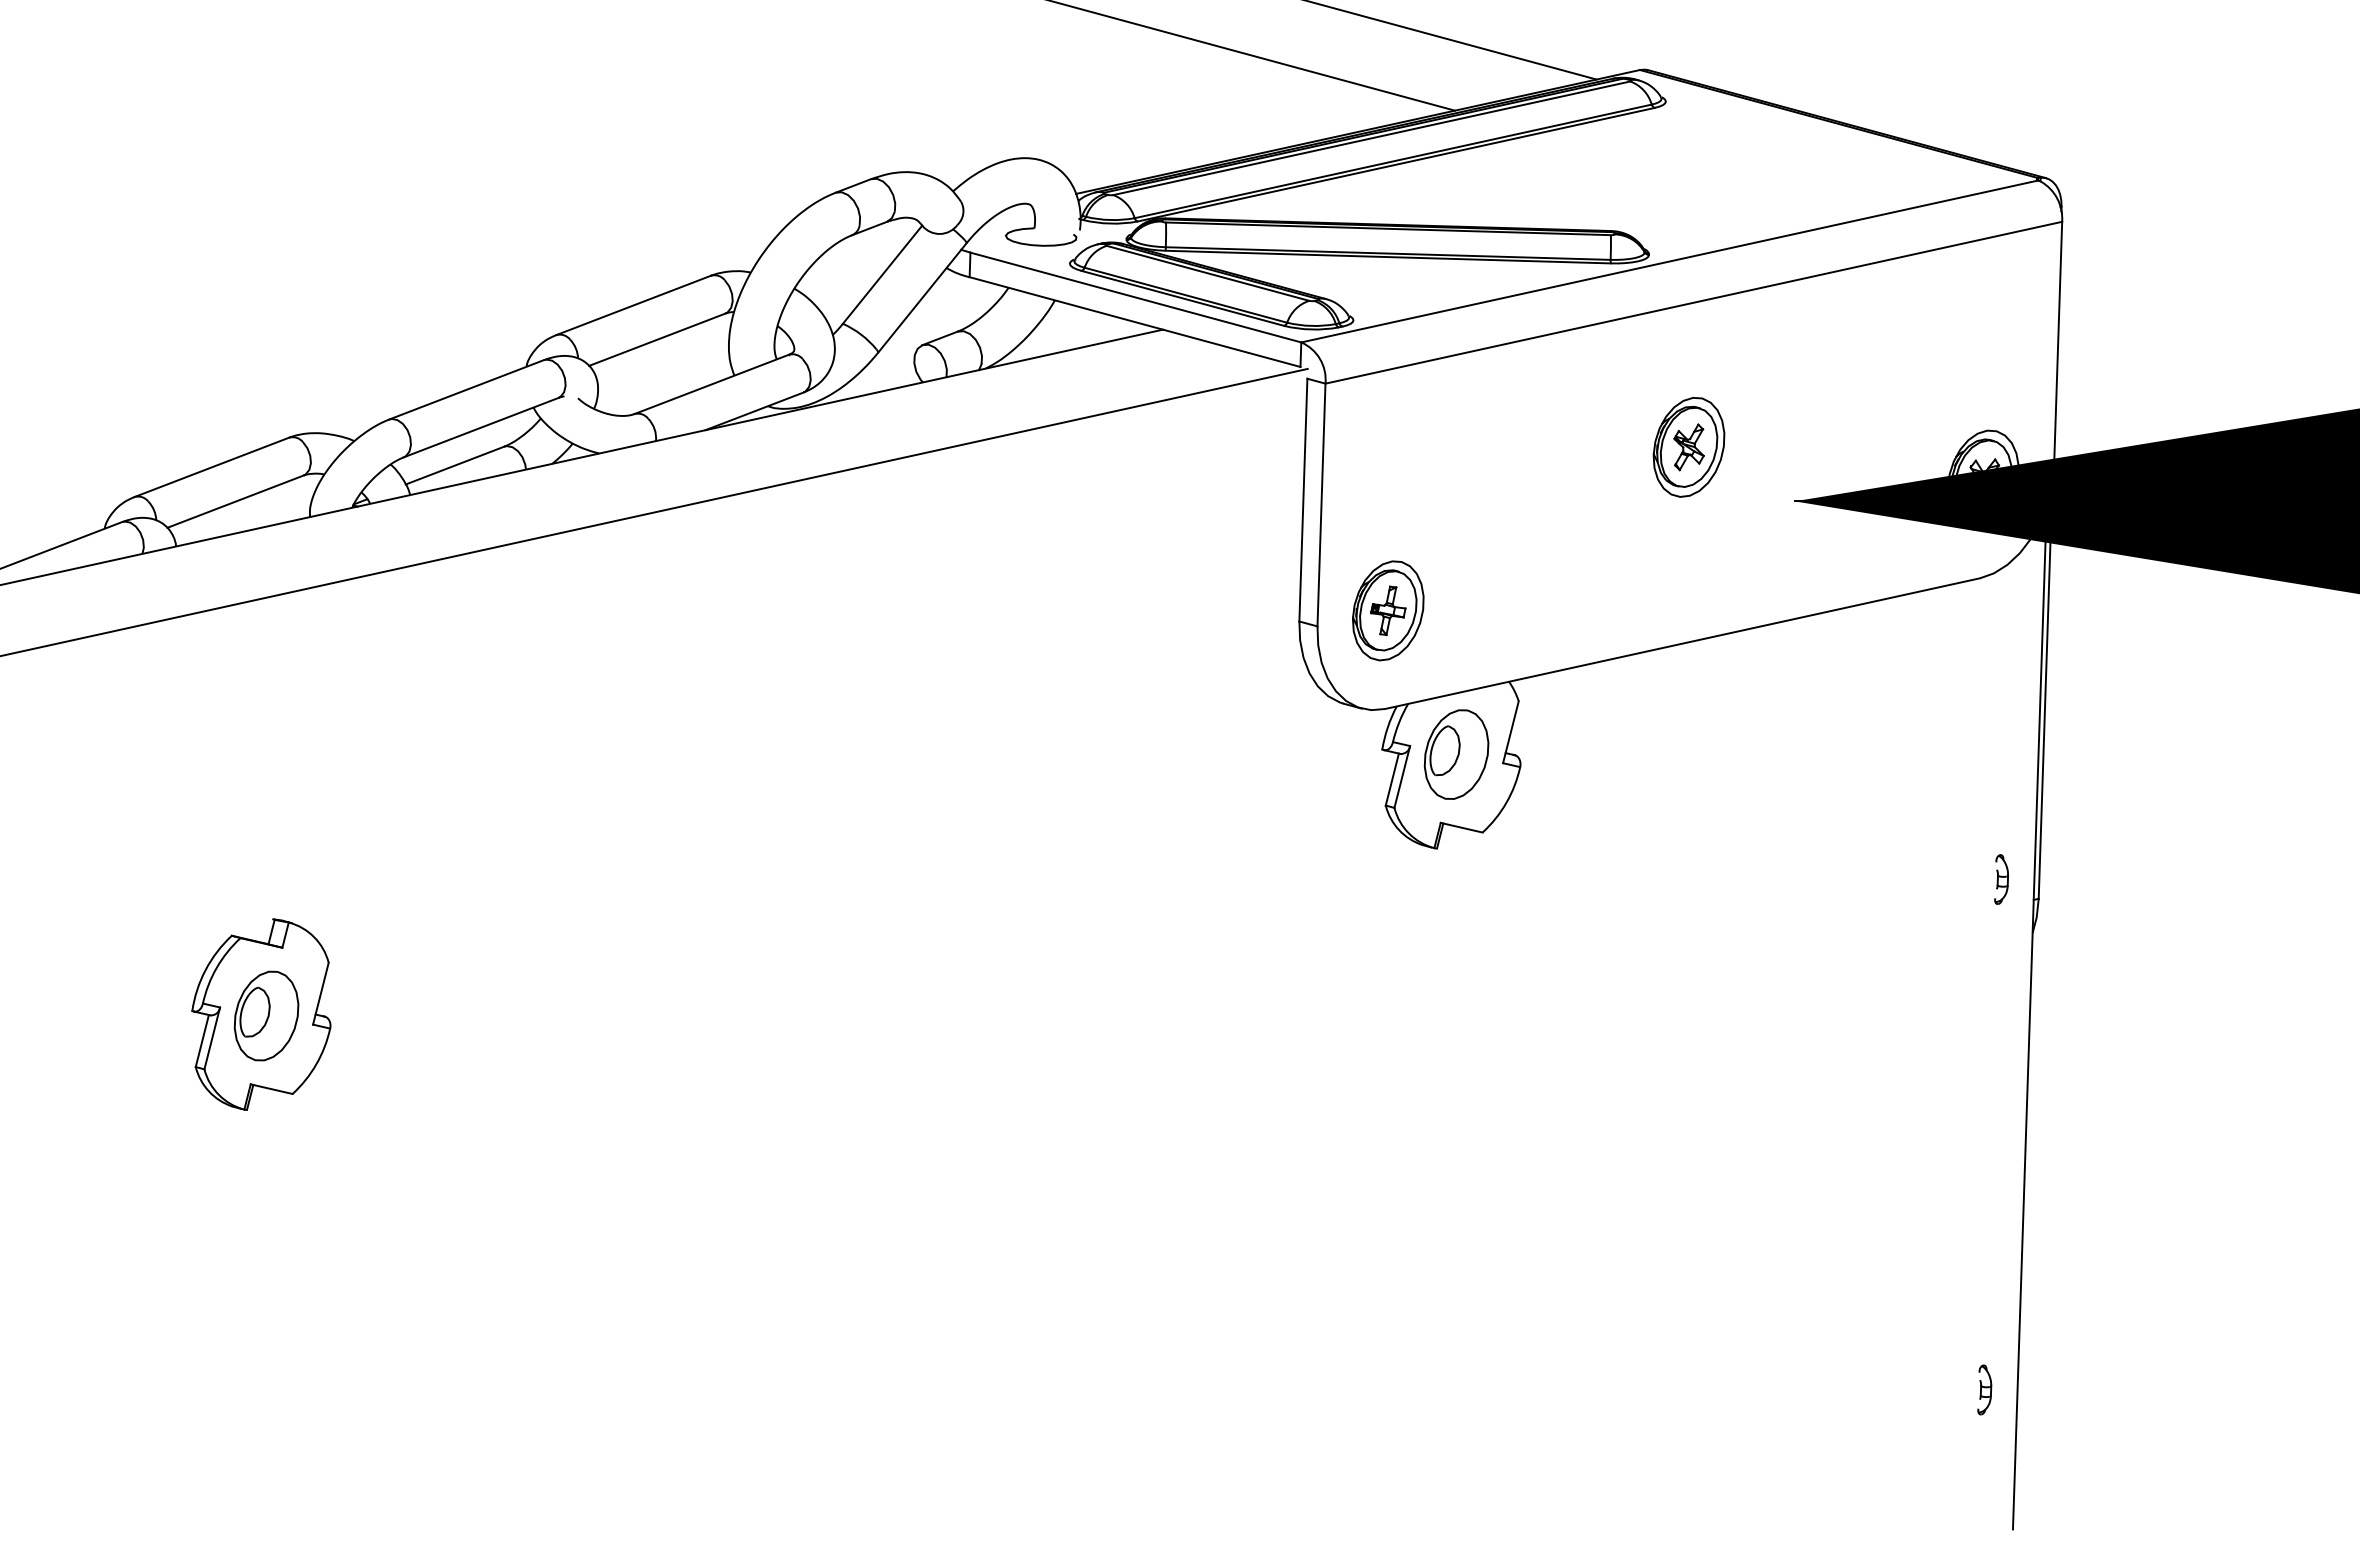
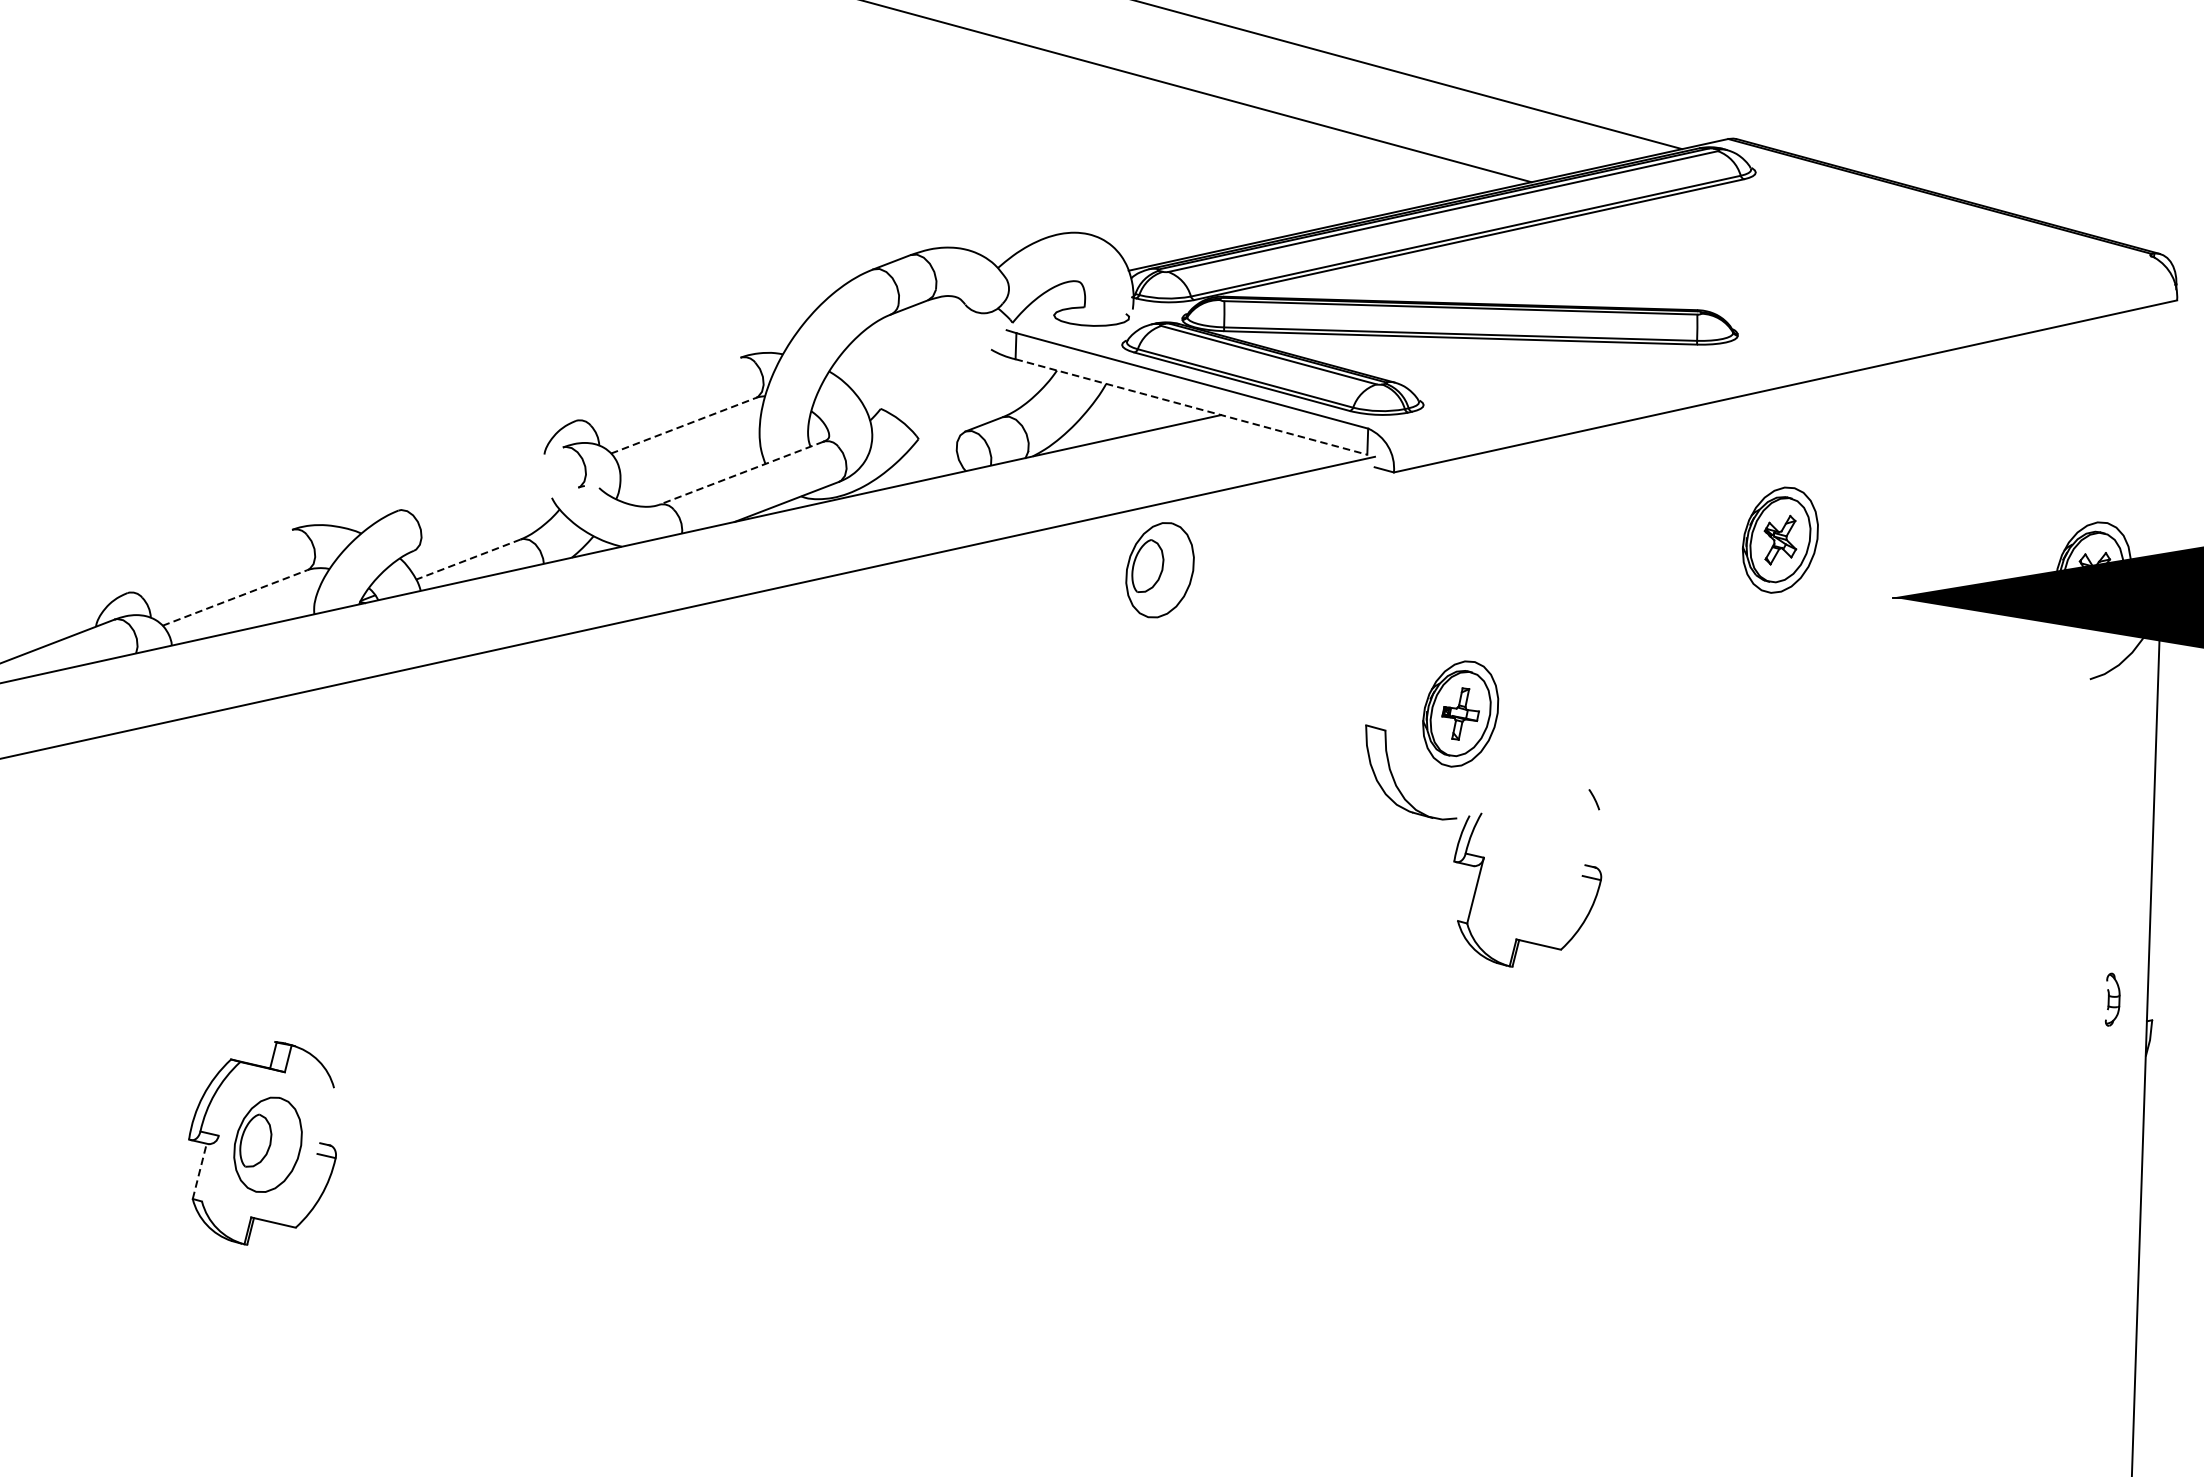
line: (1669, 261) -> (1759, 342), removed
line: (882, 274) -> (922, 356), removed
line: (922, 297) -> (965, 380), removed
line: (633, 305) -> (658, 389), removed
line: (1135, 322) -> (1191, 407), solid -> dashed
line: (657, 339) -> (683, 425), solid -> dashed
line: (2058, 342) -> (2173, 428), removed
line: (711, 384) -> (741, 473), solid -> dashed
line: (466, 389) -> (480, 478), removed
line: (480, 427) -> (495, 519), removed
line: (454, 465) -> (467, 559), solid -> dashed
line: (211, 467) -> (209, 561), removed
line: (1303, 499) -> (1370, 595), removed
line: (235, 501) -> (235, 597), solid -> dashed
line: (1321, 504) -> (1389, 600), removed
line: (1682, 643) -> (1773, 748), removed
line: (2045, 690) -> (2159, 798), removed
line: (1510, 732) -> (1590, 843), removed
part: (1456, 754) -> (1160, 570), moved
line: (1391, 779) -> (1464, 893), removed
line: (320, 993) -> (325, 1120), removed
line: (212, 1038) -> (210, 1168), removed
line: (202, 1041) -> (199, 1171), solid -> dashed

